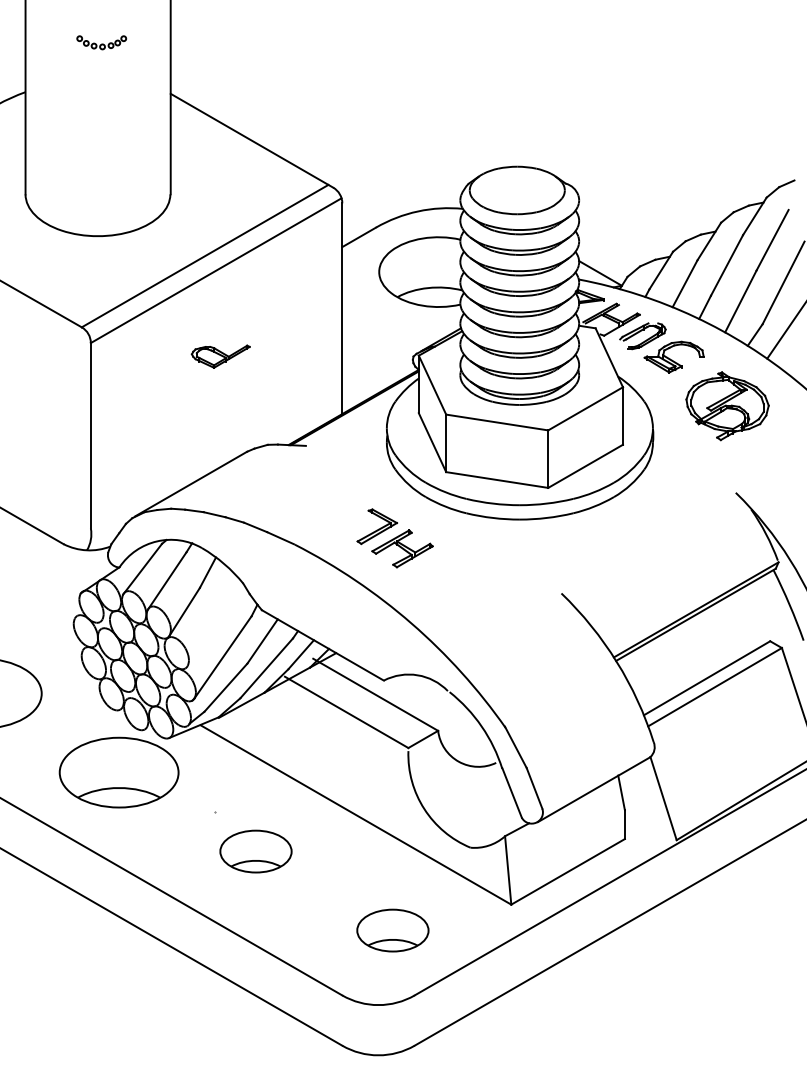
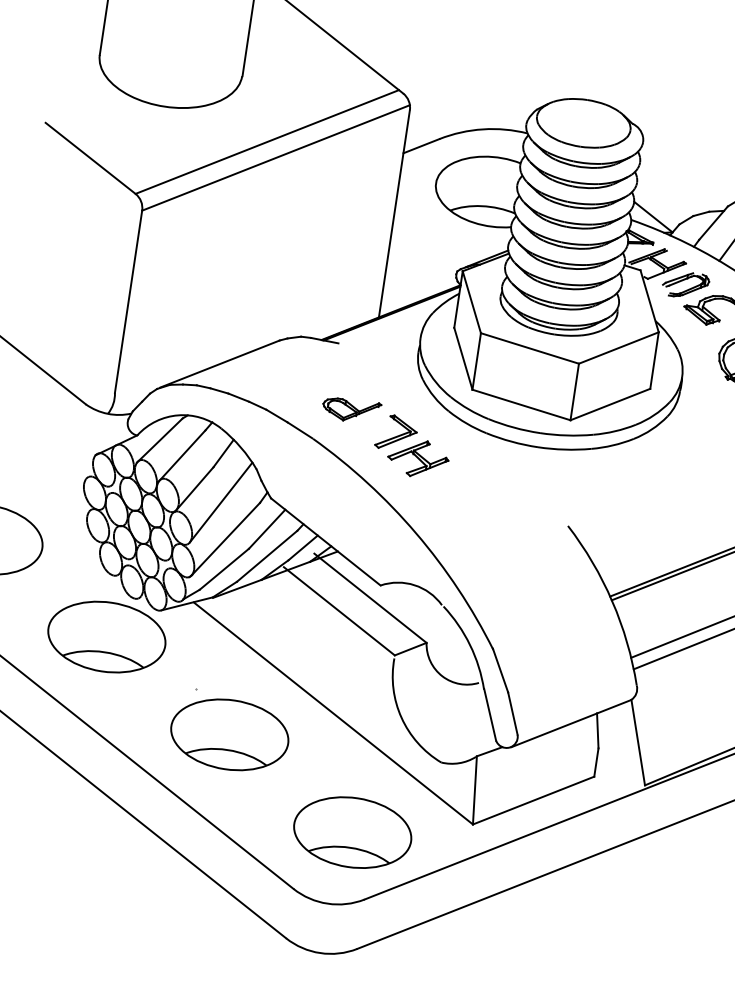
part: (220, 356) -> (351, 410), moved
line: (212, 621) -> (220, 502), added
part: (255, 851) -> (229, 734), size x1.67
part: (392, 930) -> (352, 832), size x1.67

